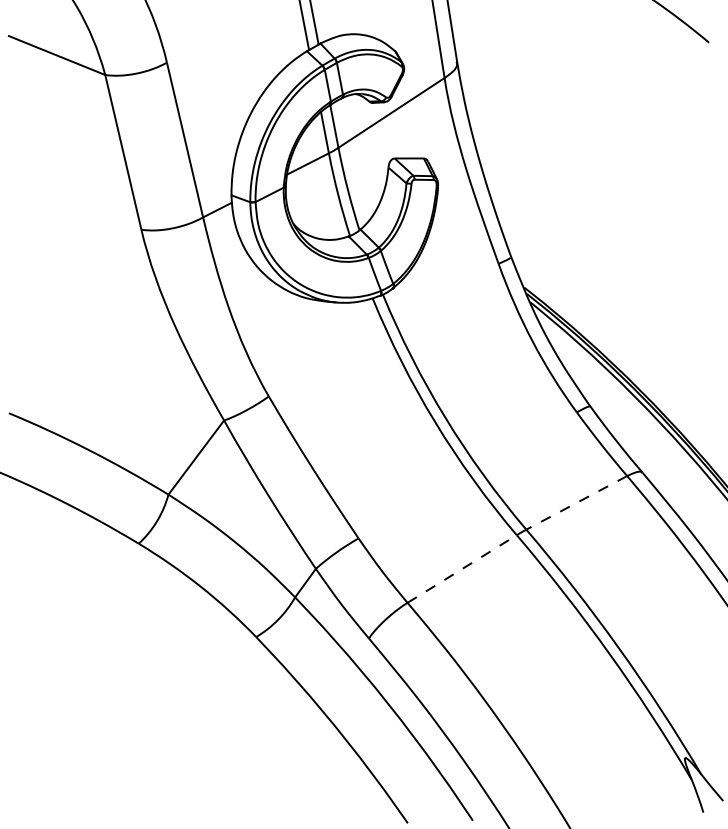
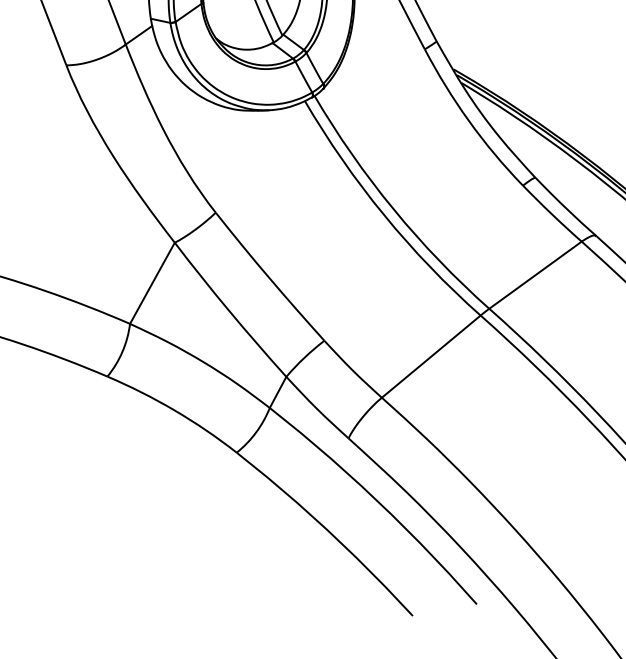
line: (576, 503) -> (535, 275), dashed -> solid
line: (462, 568) -> (431, 356), dashed -> solid

